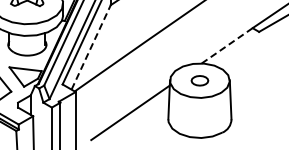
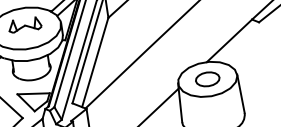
line: (226, 46) -> (228, 41), dashed -> solid
line: (91, 47) -> (95, 62), dashed -> solid
part: (199, 80) -> (207, 79), size x1.43

